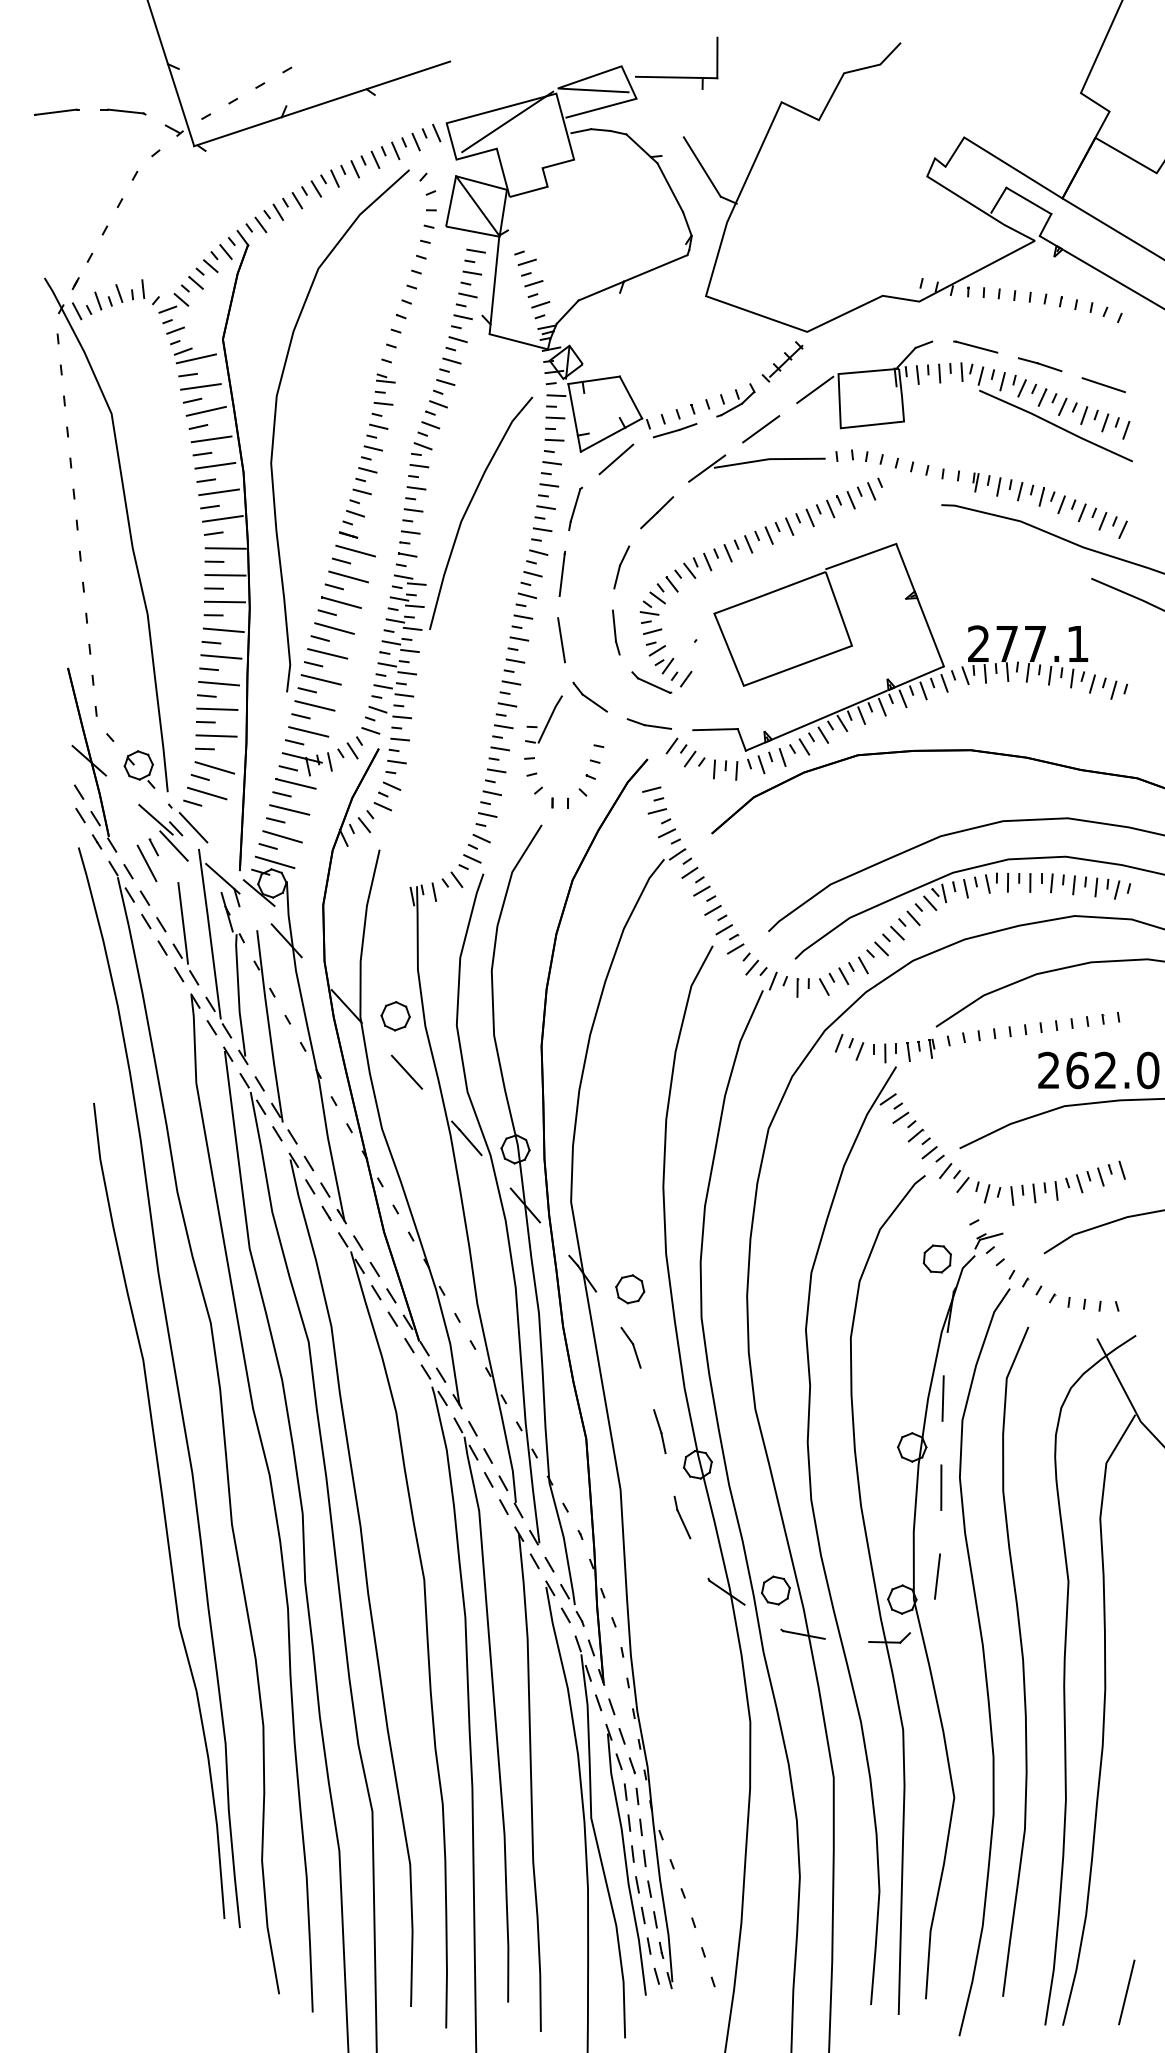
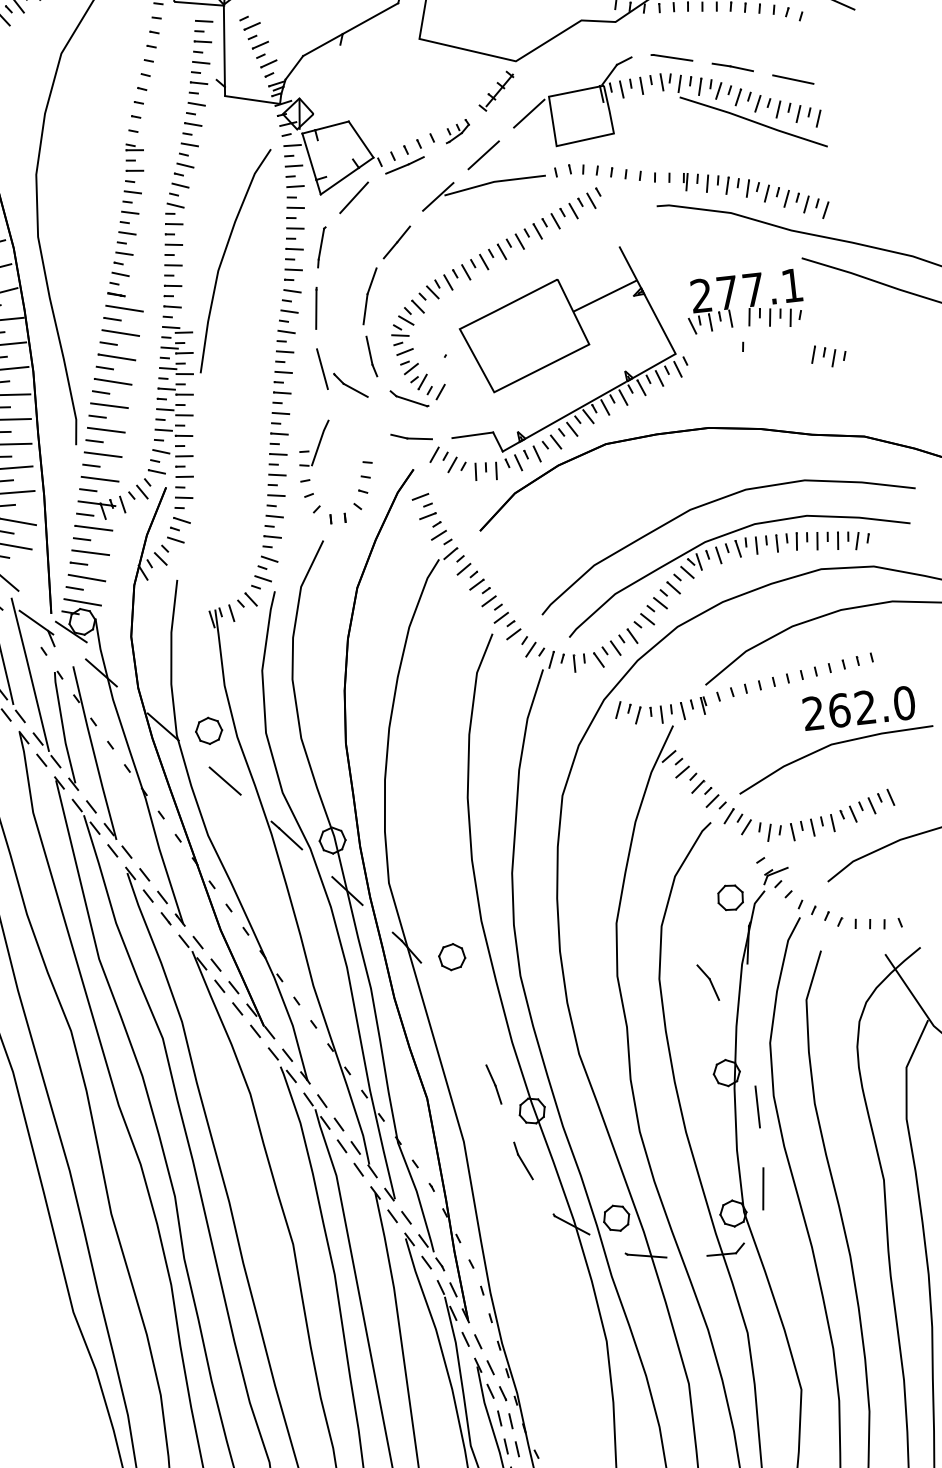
part: (735, 400) -> (457, 131), size x0.7
line: (861, 556) -> (605, 295), moved
part: (621, 567) -> (369, 296), size x1.4
part: (1030, 658) -> (750, 303), moved
part: (589, 696) -> (350, 384), moved
line: (226, 911) -> (43, 652), removed
part: (630, 1347) -> (707, 982), moved
line: (942, 1398) -> (749, 1025), removed

